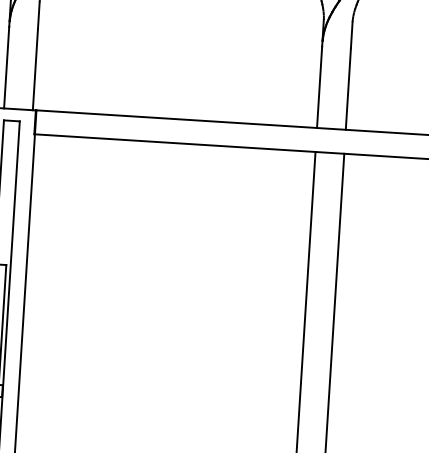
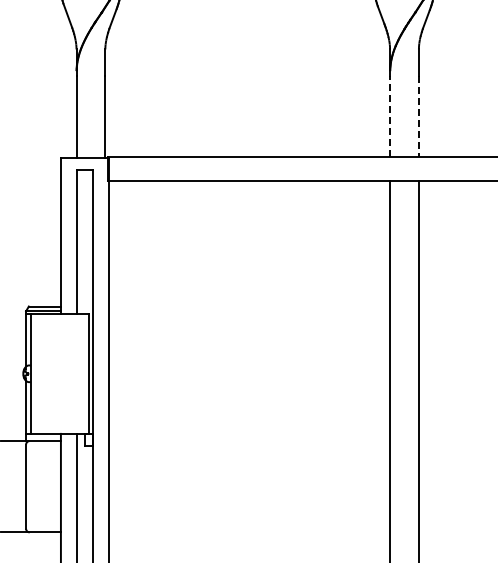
line: (320, 87) -> (390, 116), solid -> dashed
line: (347, 88) -> (418, 116), solid -> dashed

